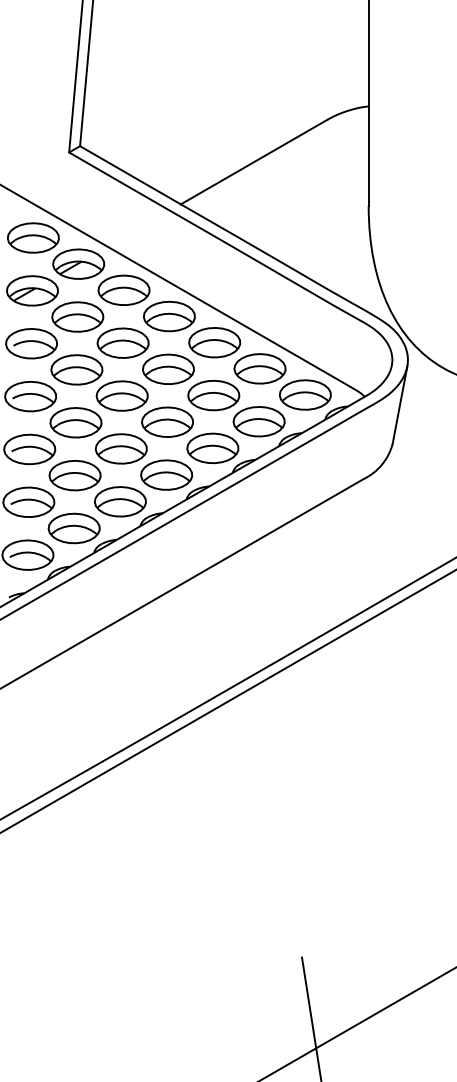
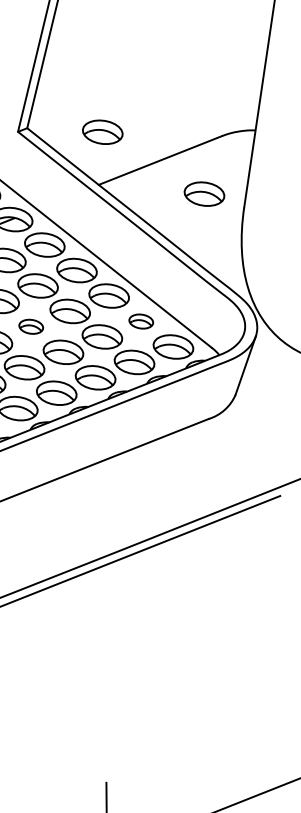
part: (175, 136) -> (102, 131), added
part: (315, 195) -> (204, 193), added
part: (259, 368) -> (140, 321), size x0.6
part: (121, 395) -> (30, 326), size x0.6

